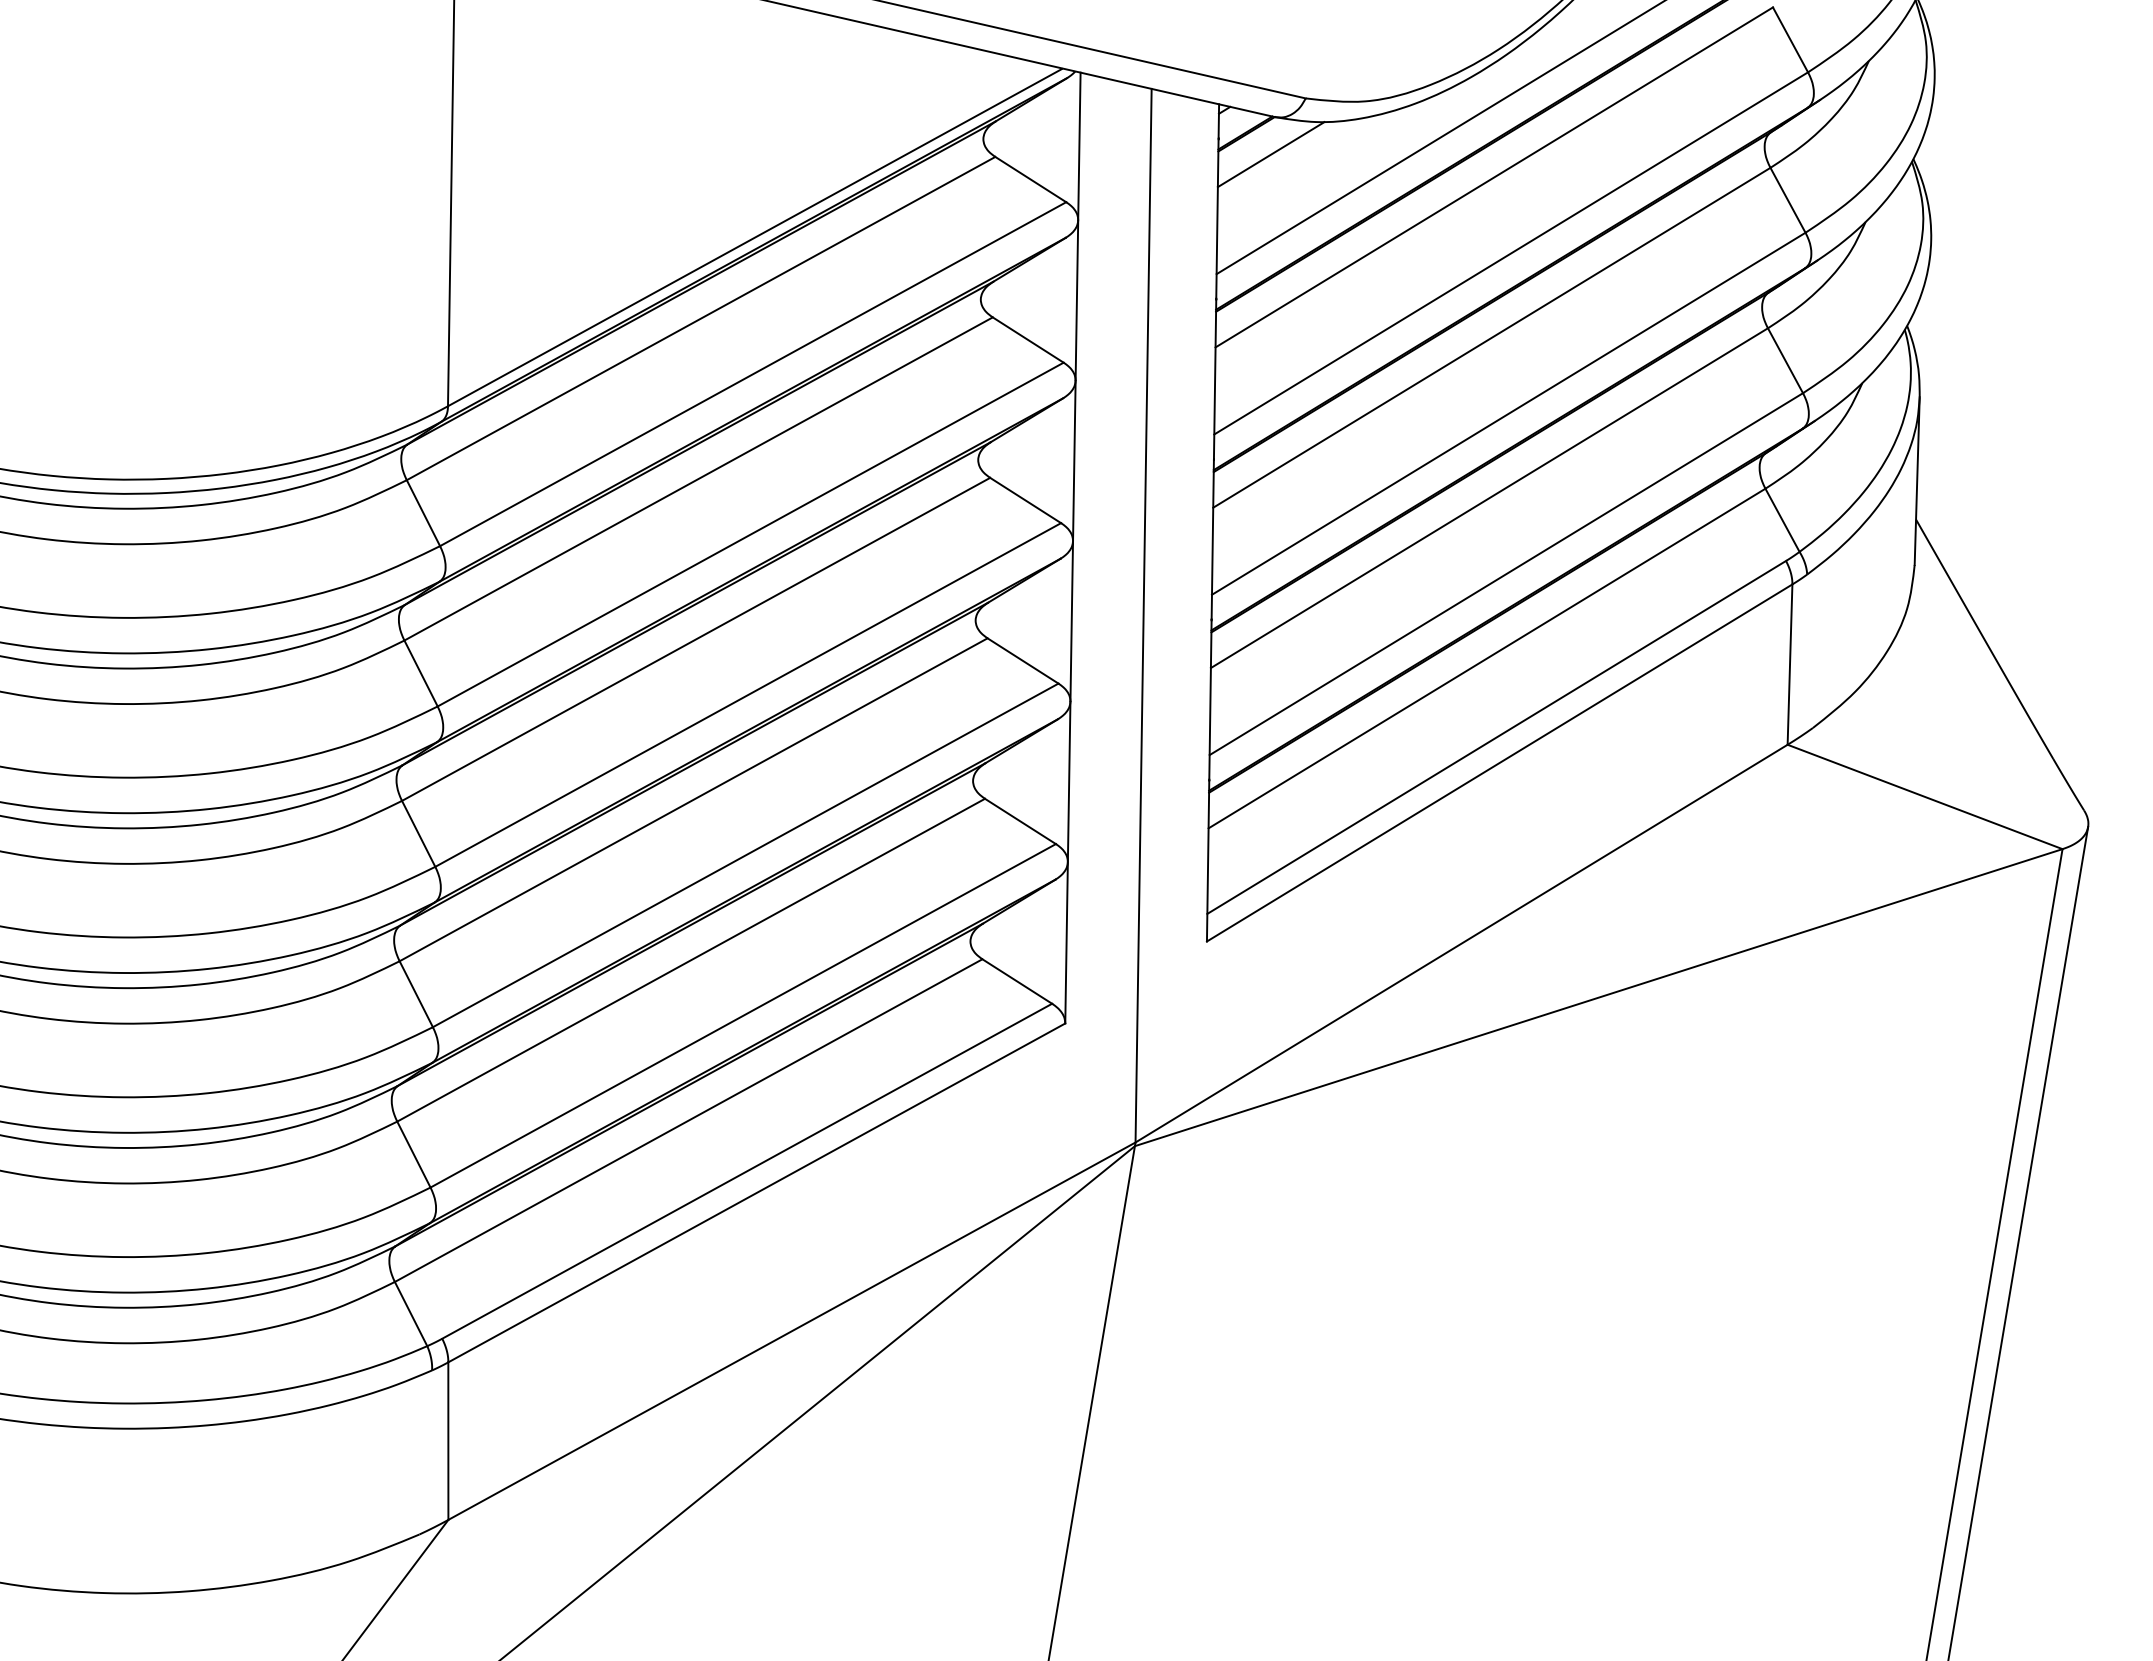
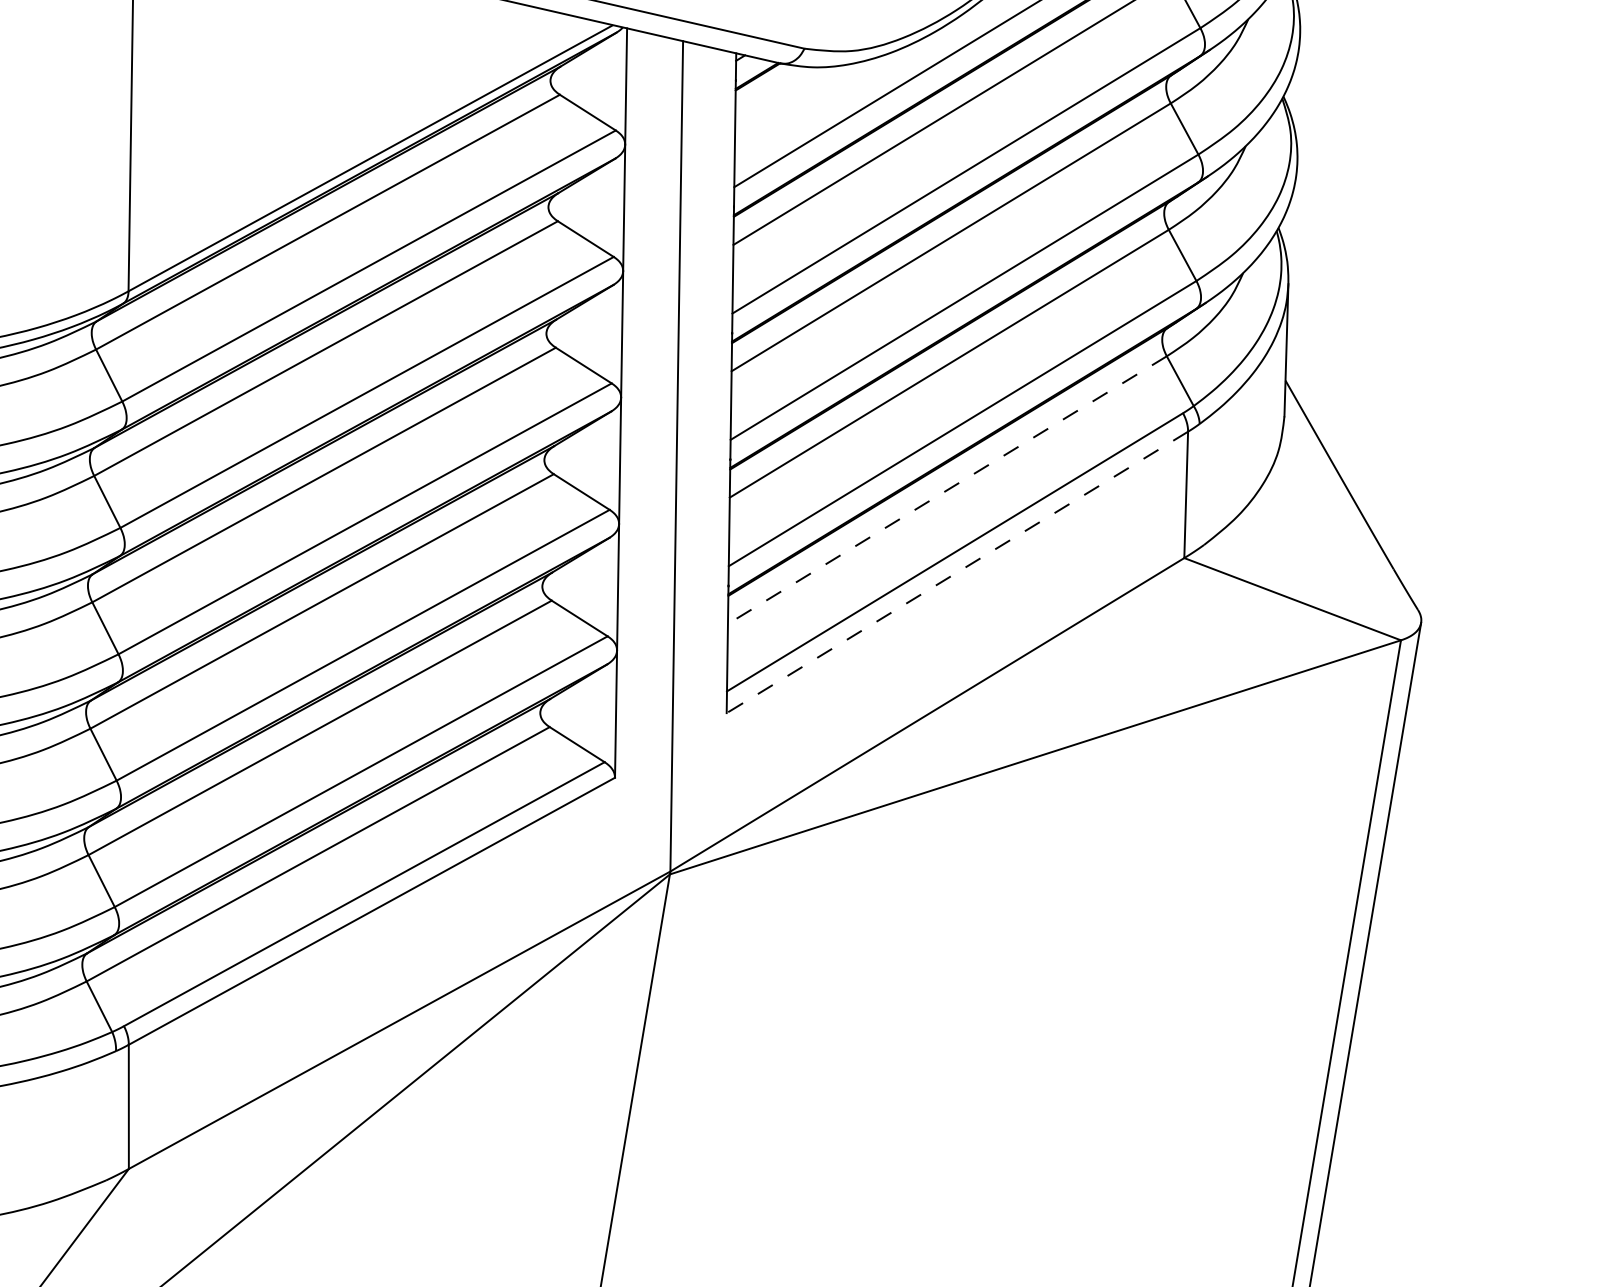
line: (1270, 154) -> (776, 92), removed
line: (1486, 658) -> (946, 490), solid -> dashed
line: (1499, 762) -> (957, 572), solid -> dashed

